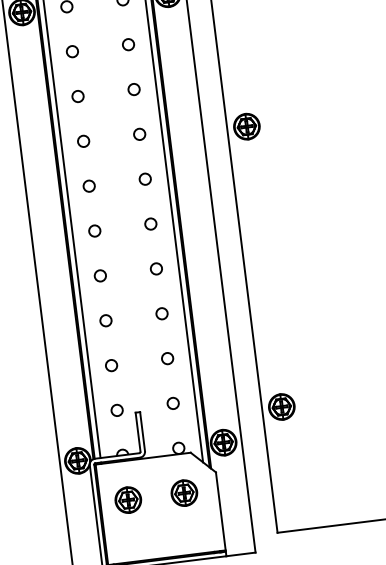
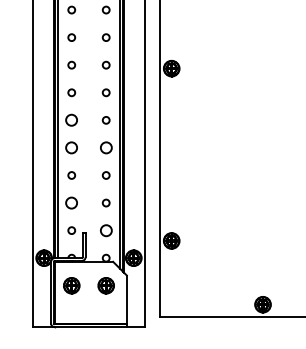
circle: (94, 231) -> (71, 120), size x1.6
circle: (155, 268) -> (105, 147), size x1.6
circle: (99, 275) -> (71, 147), size x1.6
circle: (111, 364) -> (71, 202), size x1.6
circle: (172, 403) -> (105, 230), size x1.6

